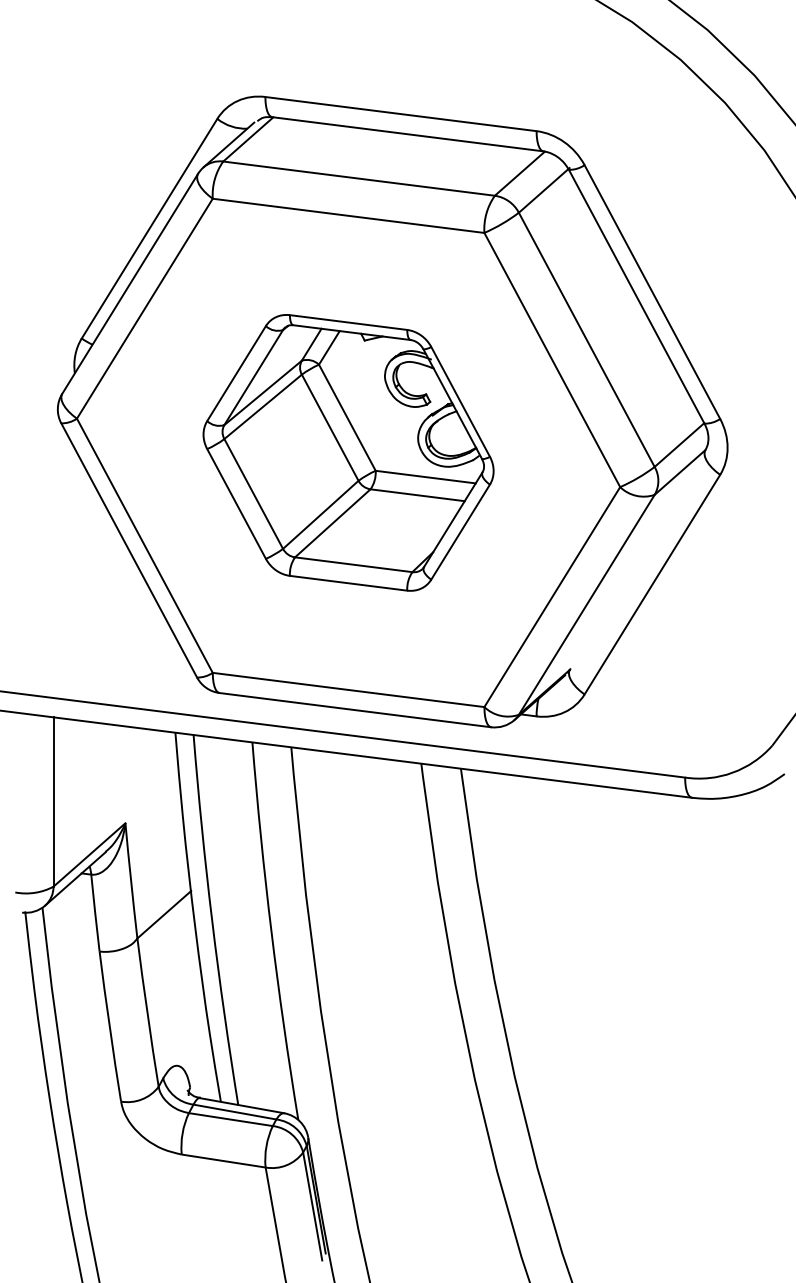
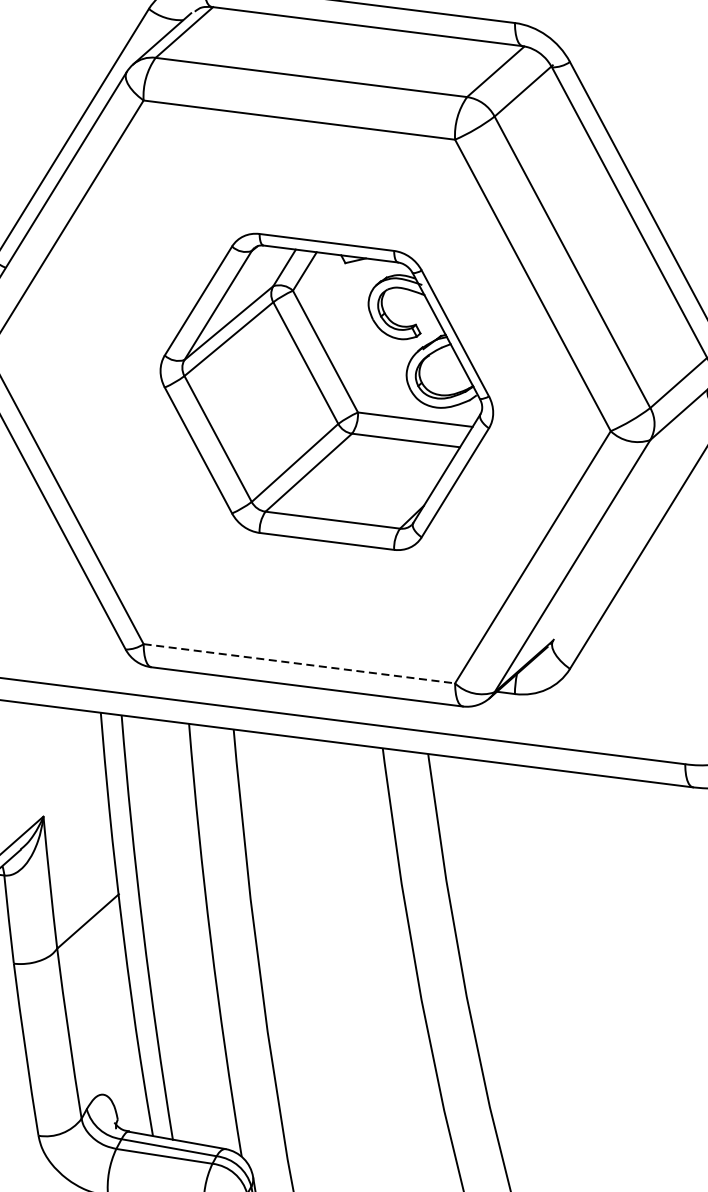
part: (348, 452) -> (326, 391), moved
line: (348, 689) -> (299, 663), solid -> dashed

